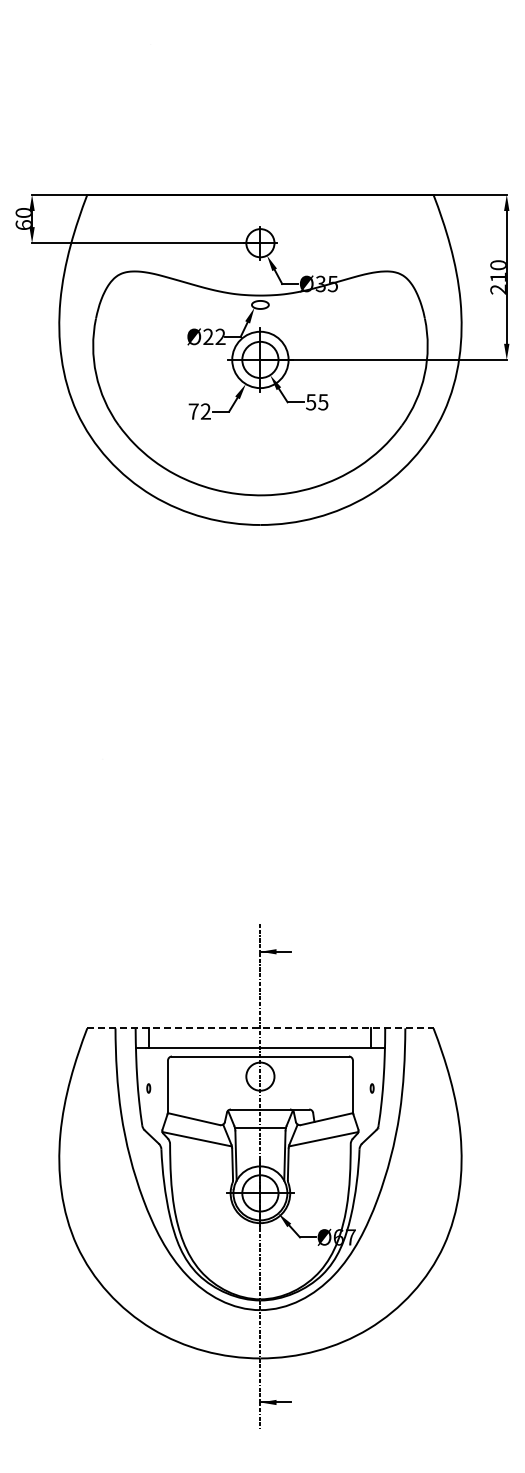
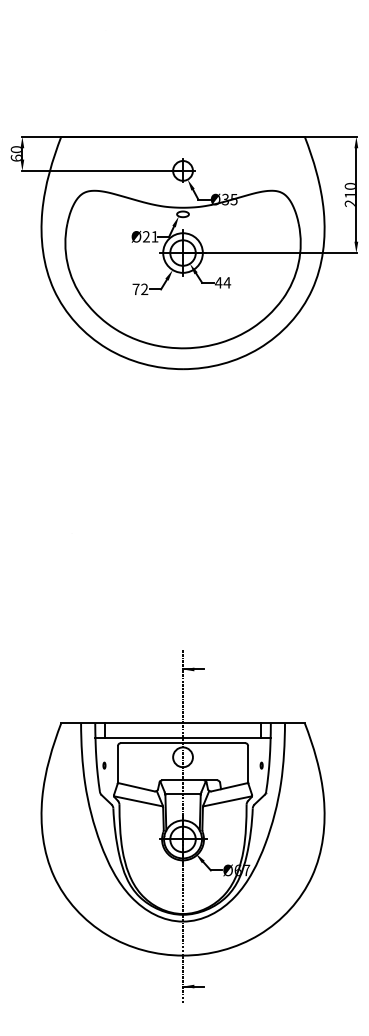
text: (220, 336) -> (154, 236), Ø22 -> Ø21
text: (316, 402) -> (222, 282), 55 -> 44
line: (260, 1028) -> (183, 723), dashed -> solid

